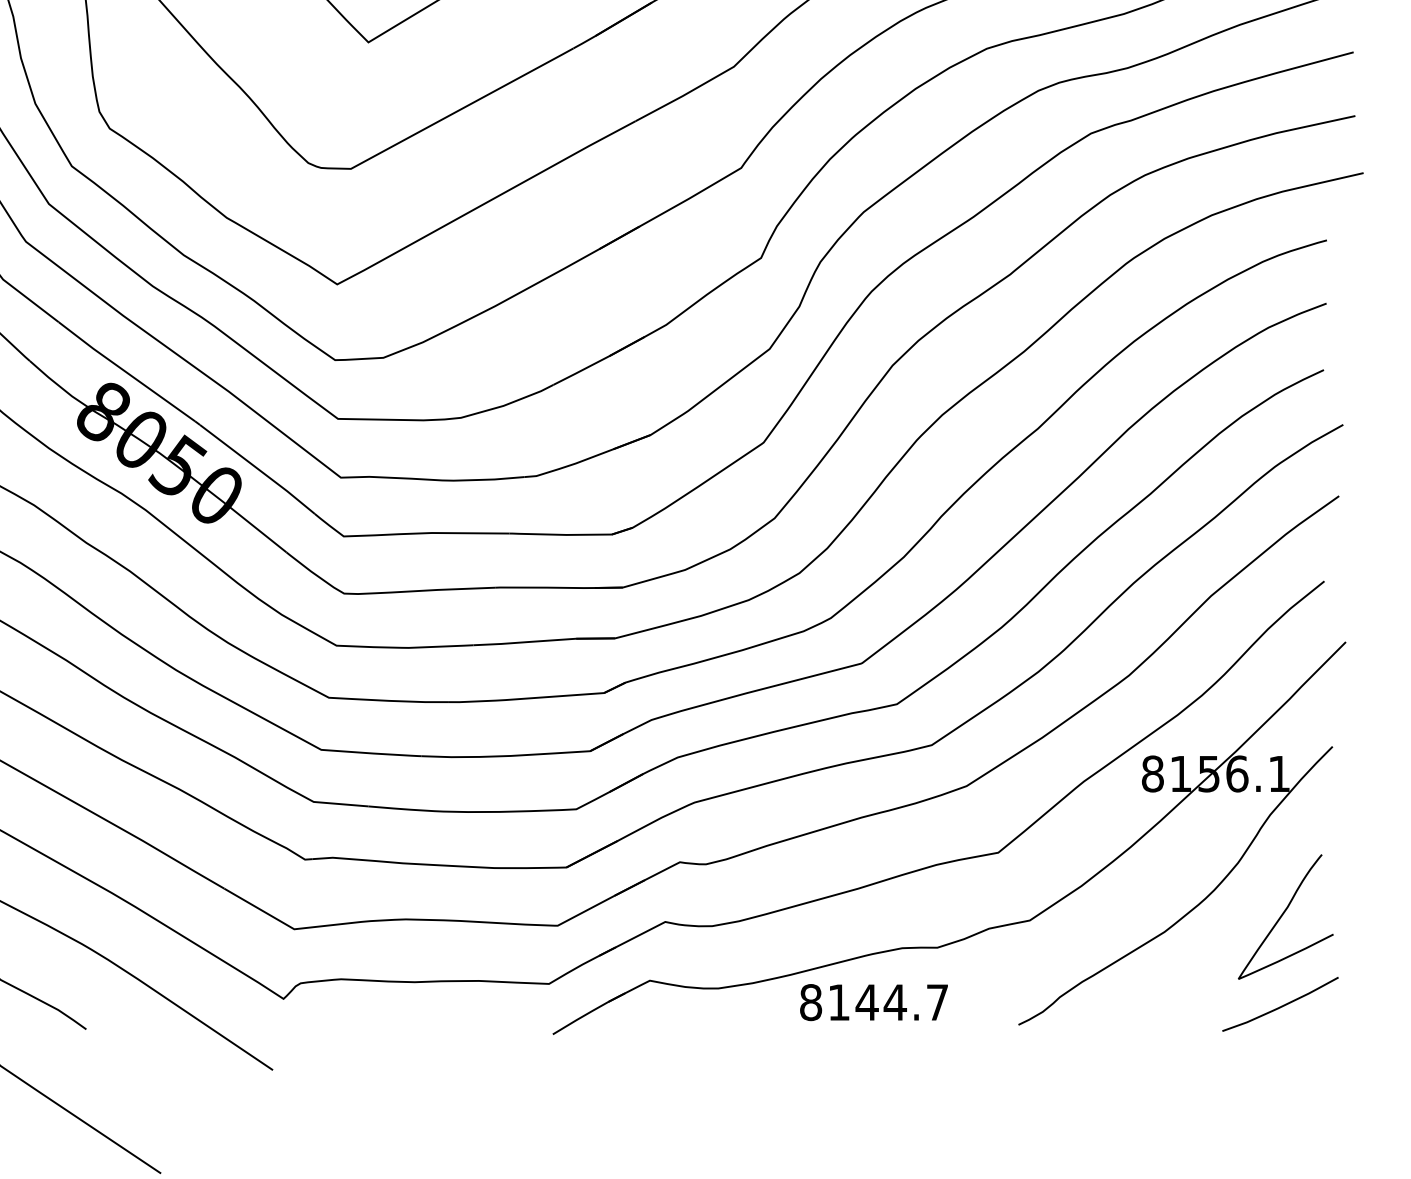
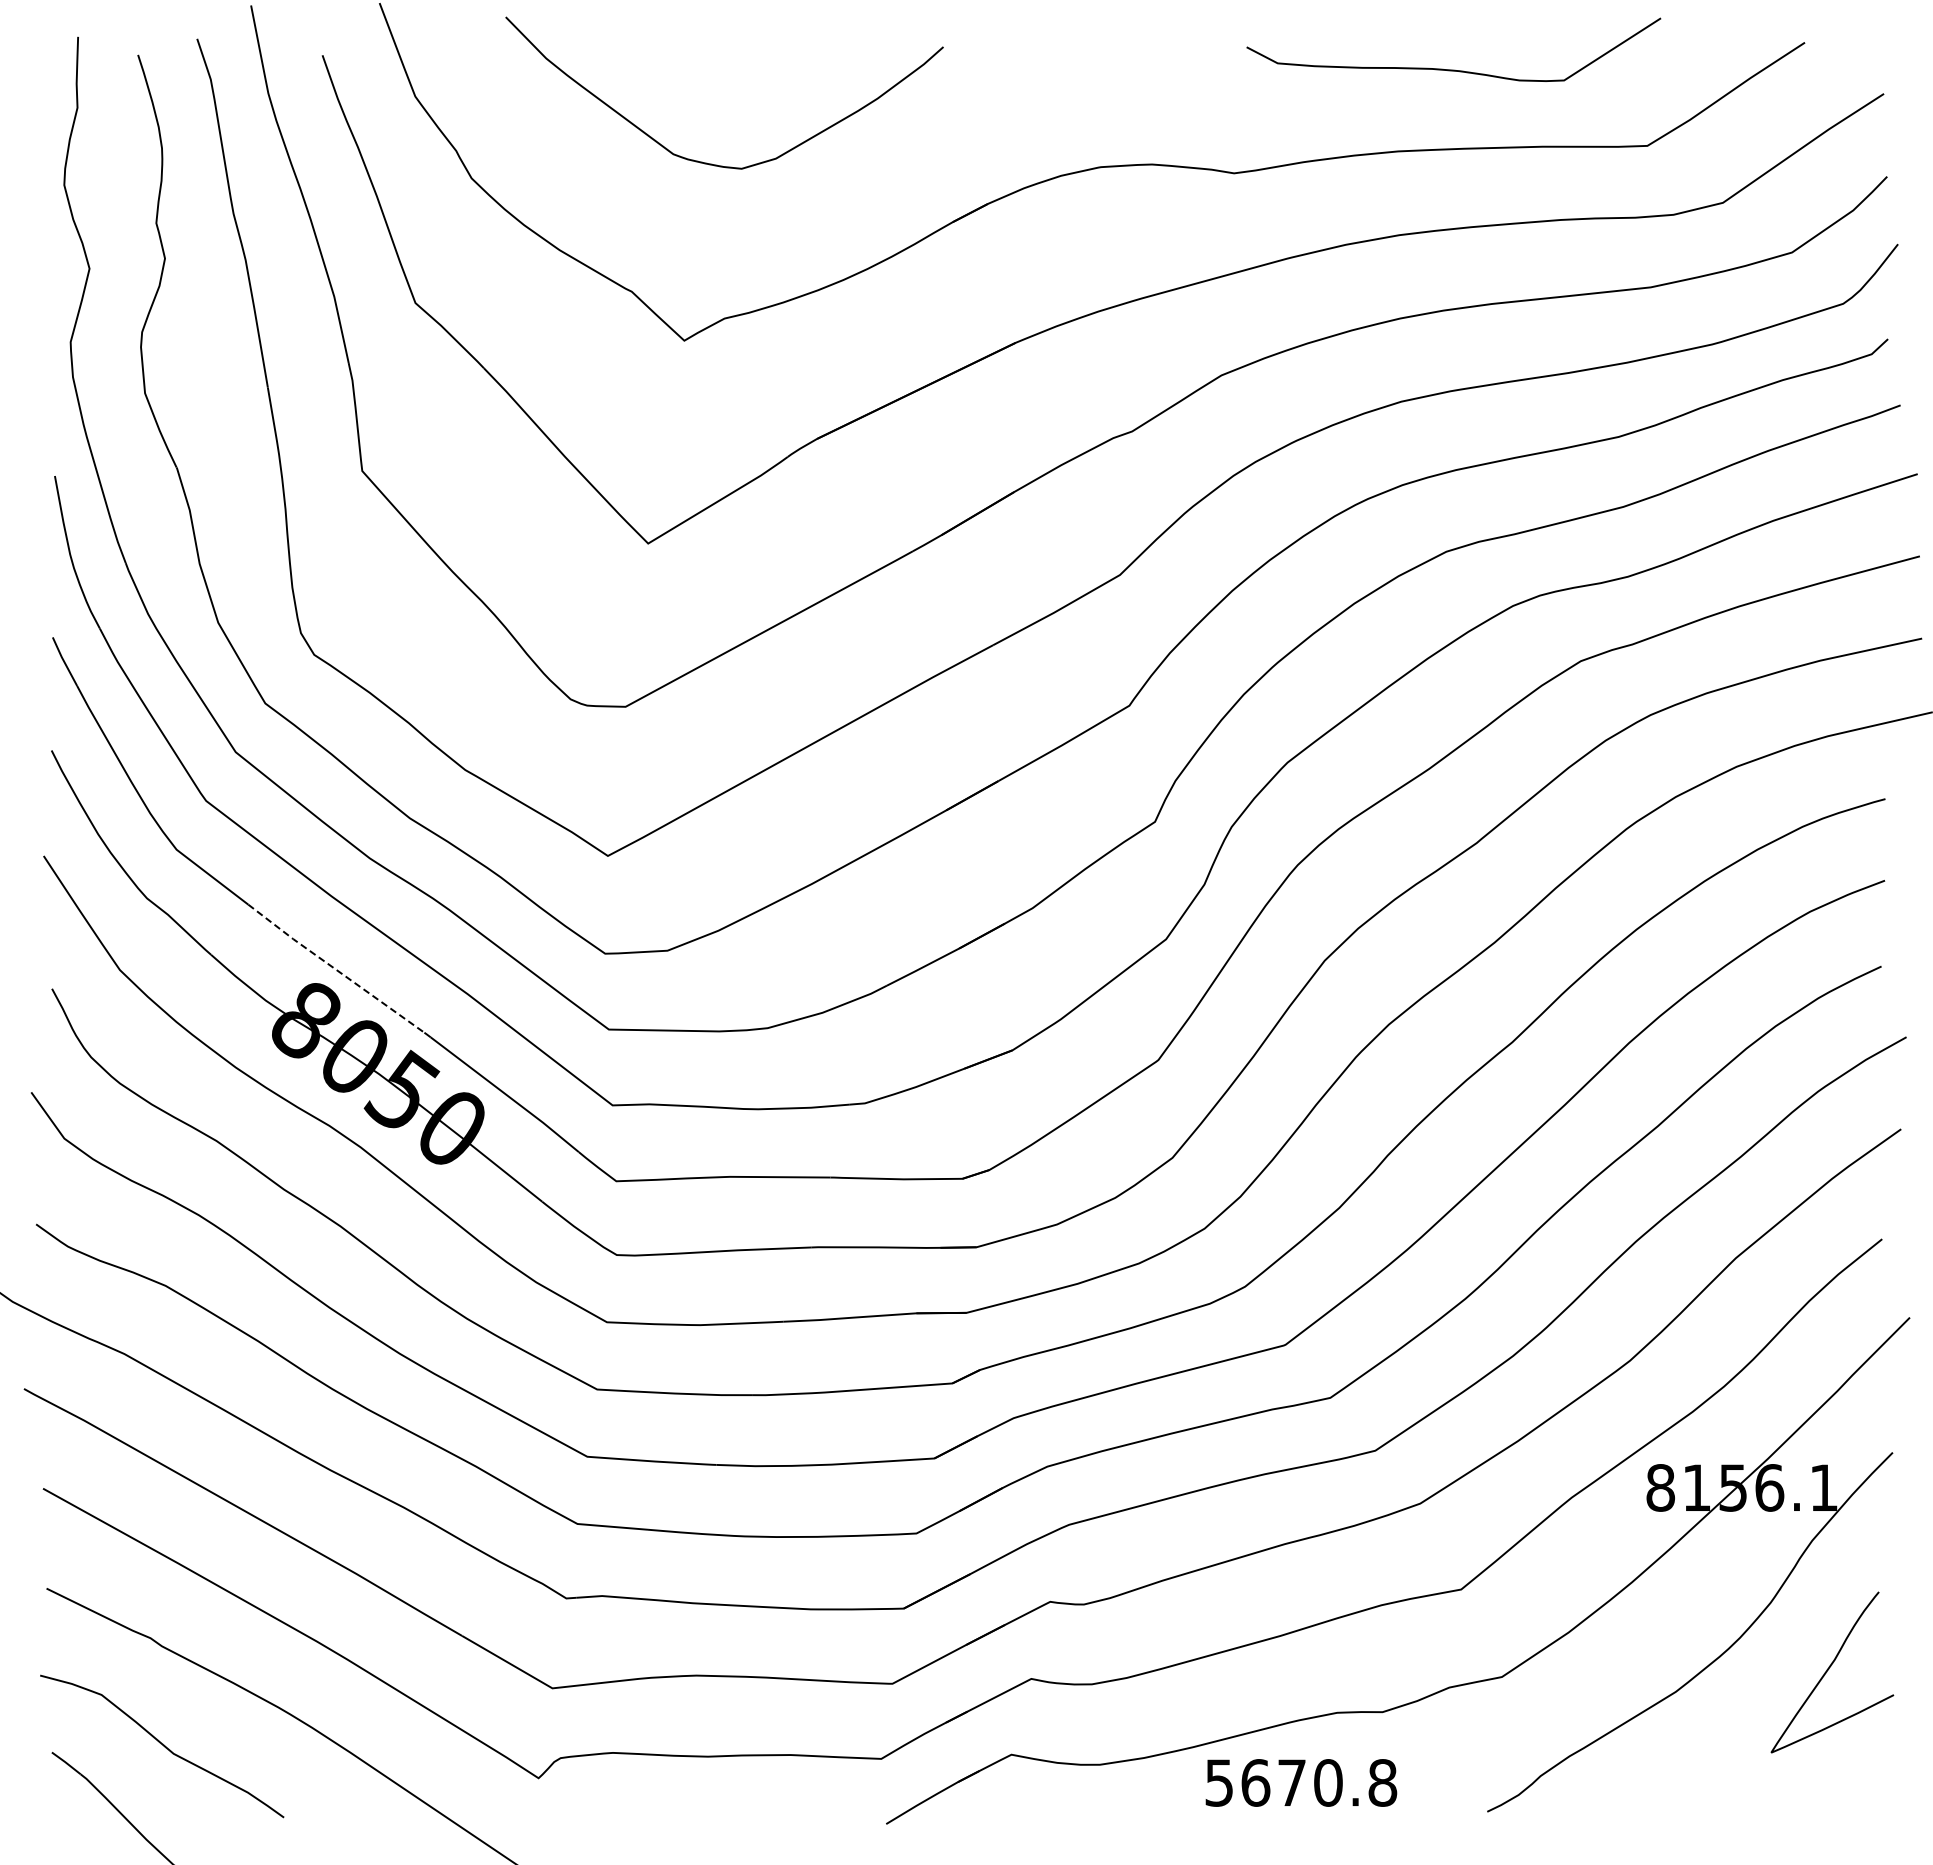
line: (126, 372) -> (335, 969), solid -> dashed
text: (874, 1002) -> (1301, 1782), 8144.7 -> 5670.8
curve: (1281, 1006) -> (1826, 1787), removed

